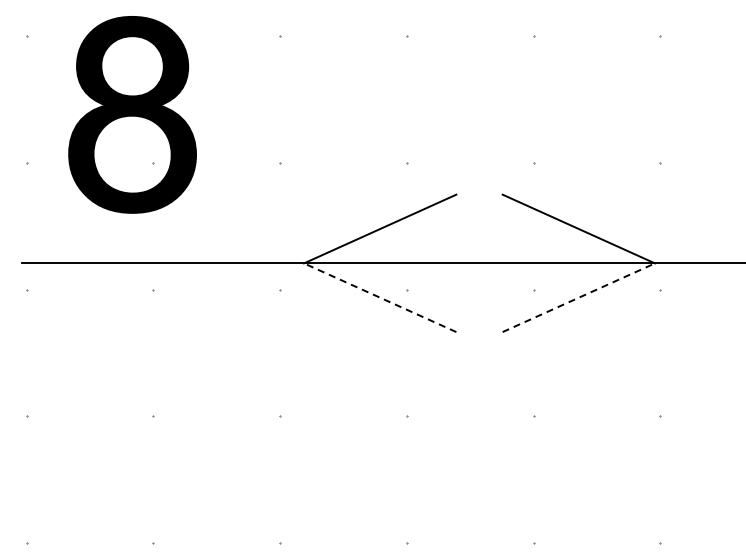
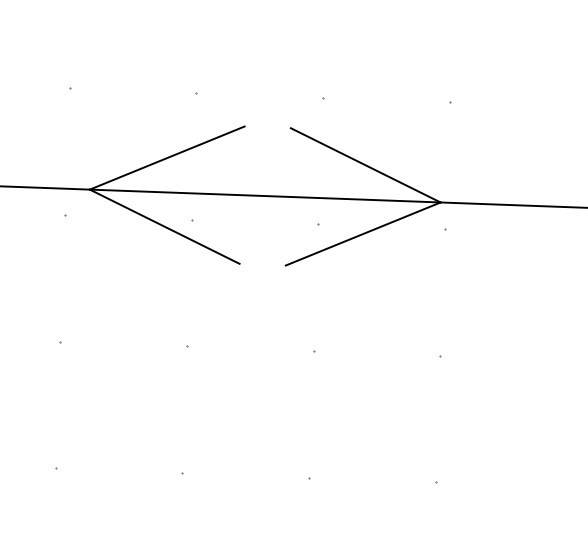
line: (380, 297) -> (165, 226), dashed -> solid
line: (578, 297) -> (362, 233), dashed -> solid

